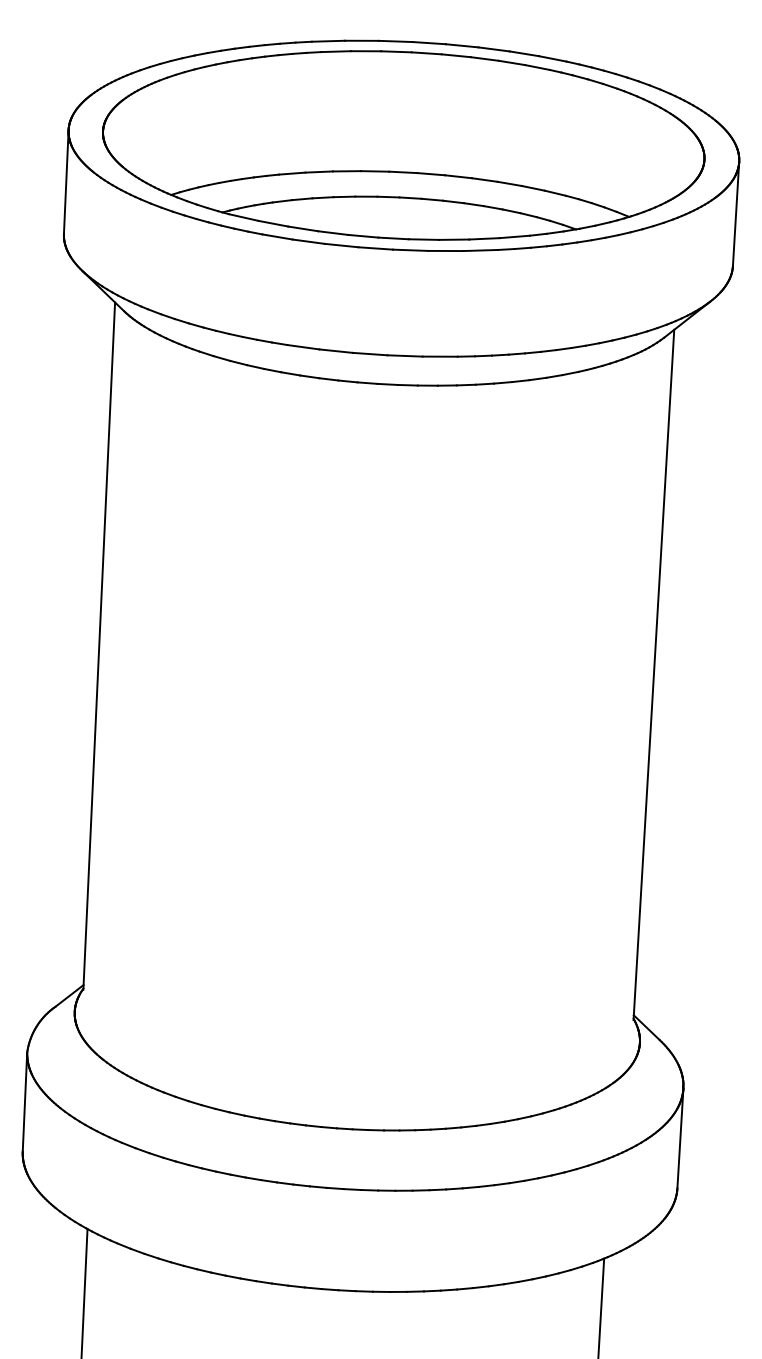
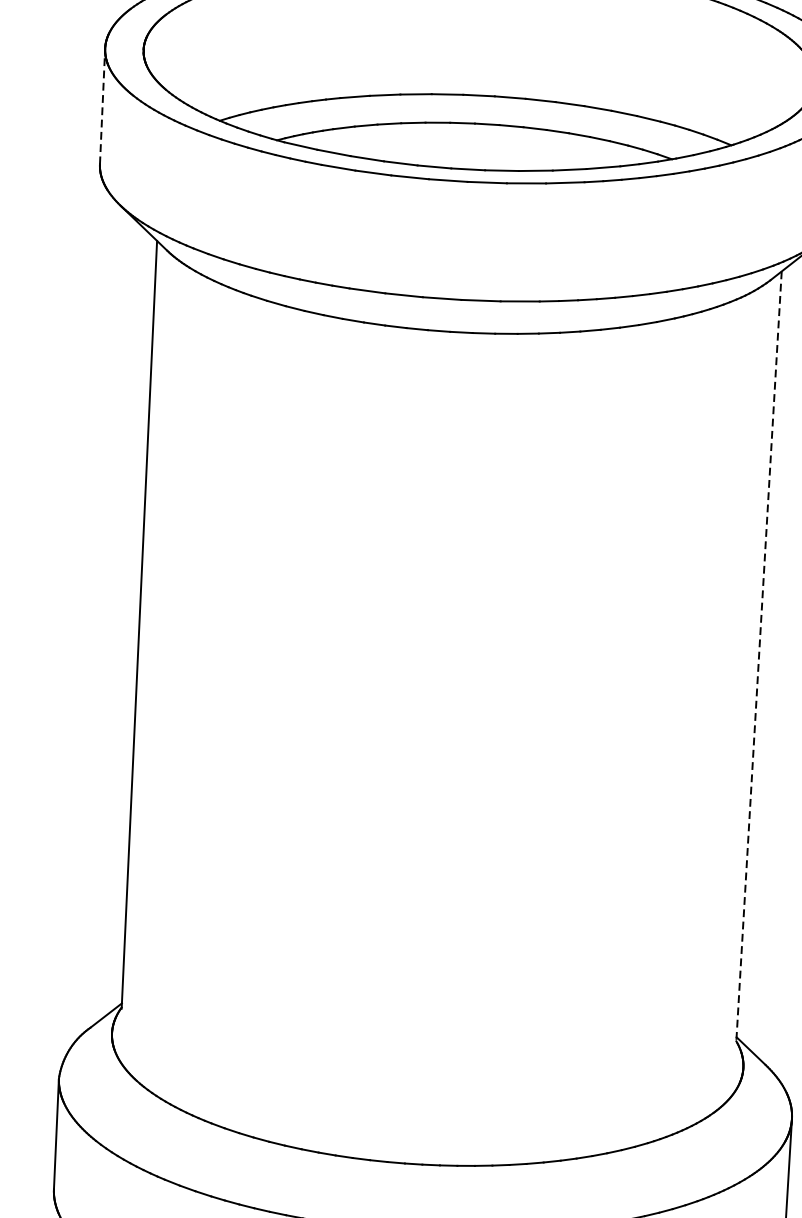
line: (66, 182) -> (102, 106), solid -> dashed
line: (653, 674) -> (758, 656), solid -> dashed

